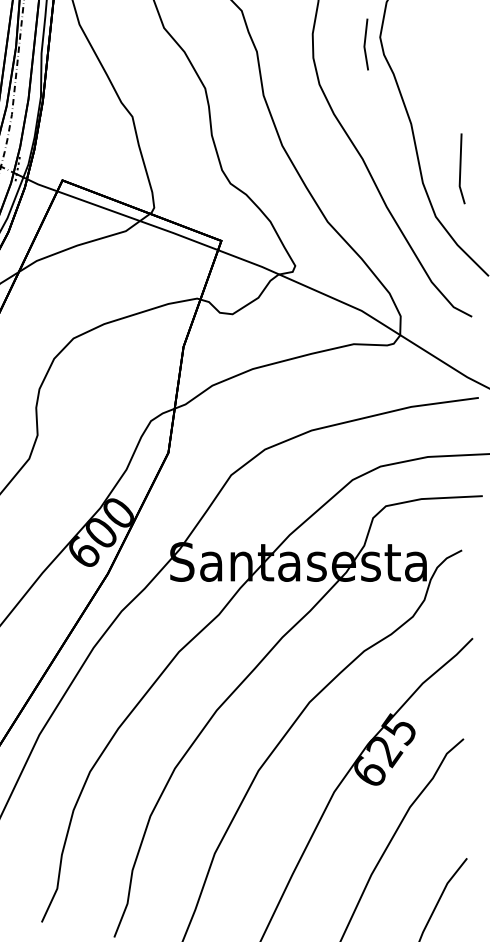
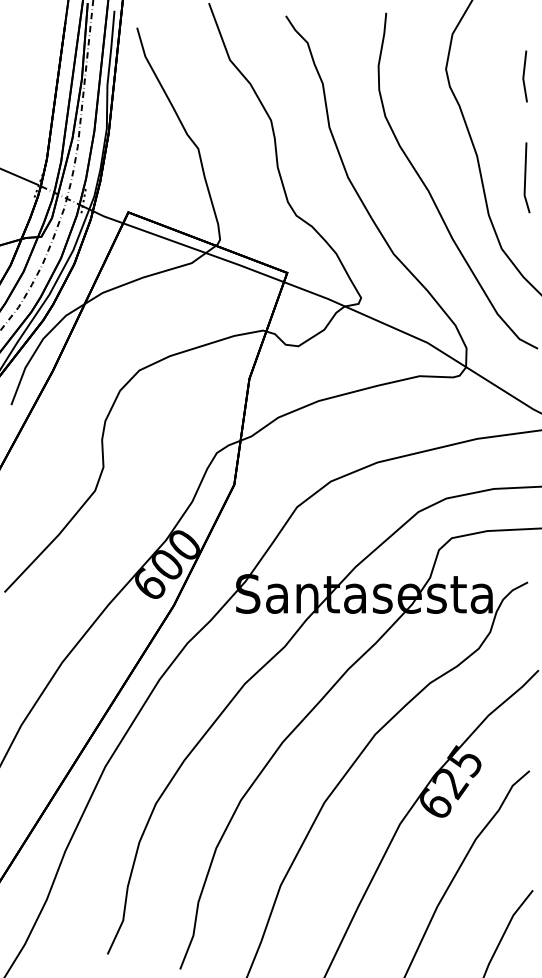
line: (365, 44) -> (524, 76), moved
line: (461, 168) -> (526, 177), moved

